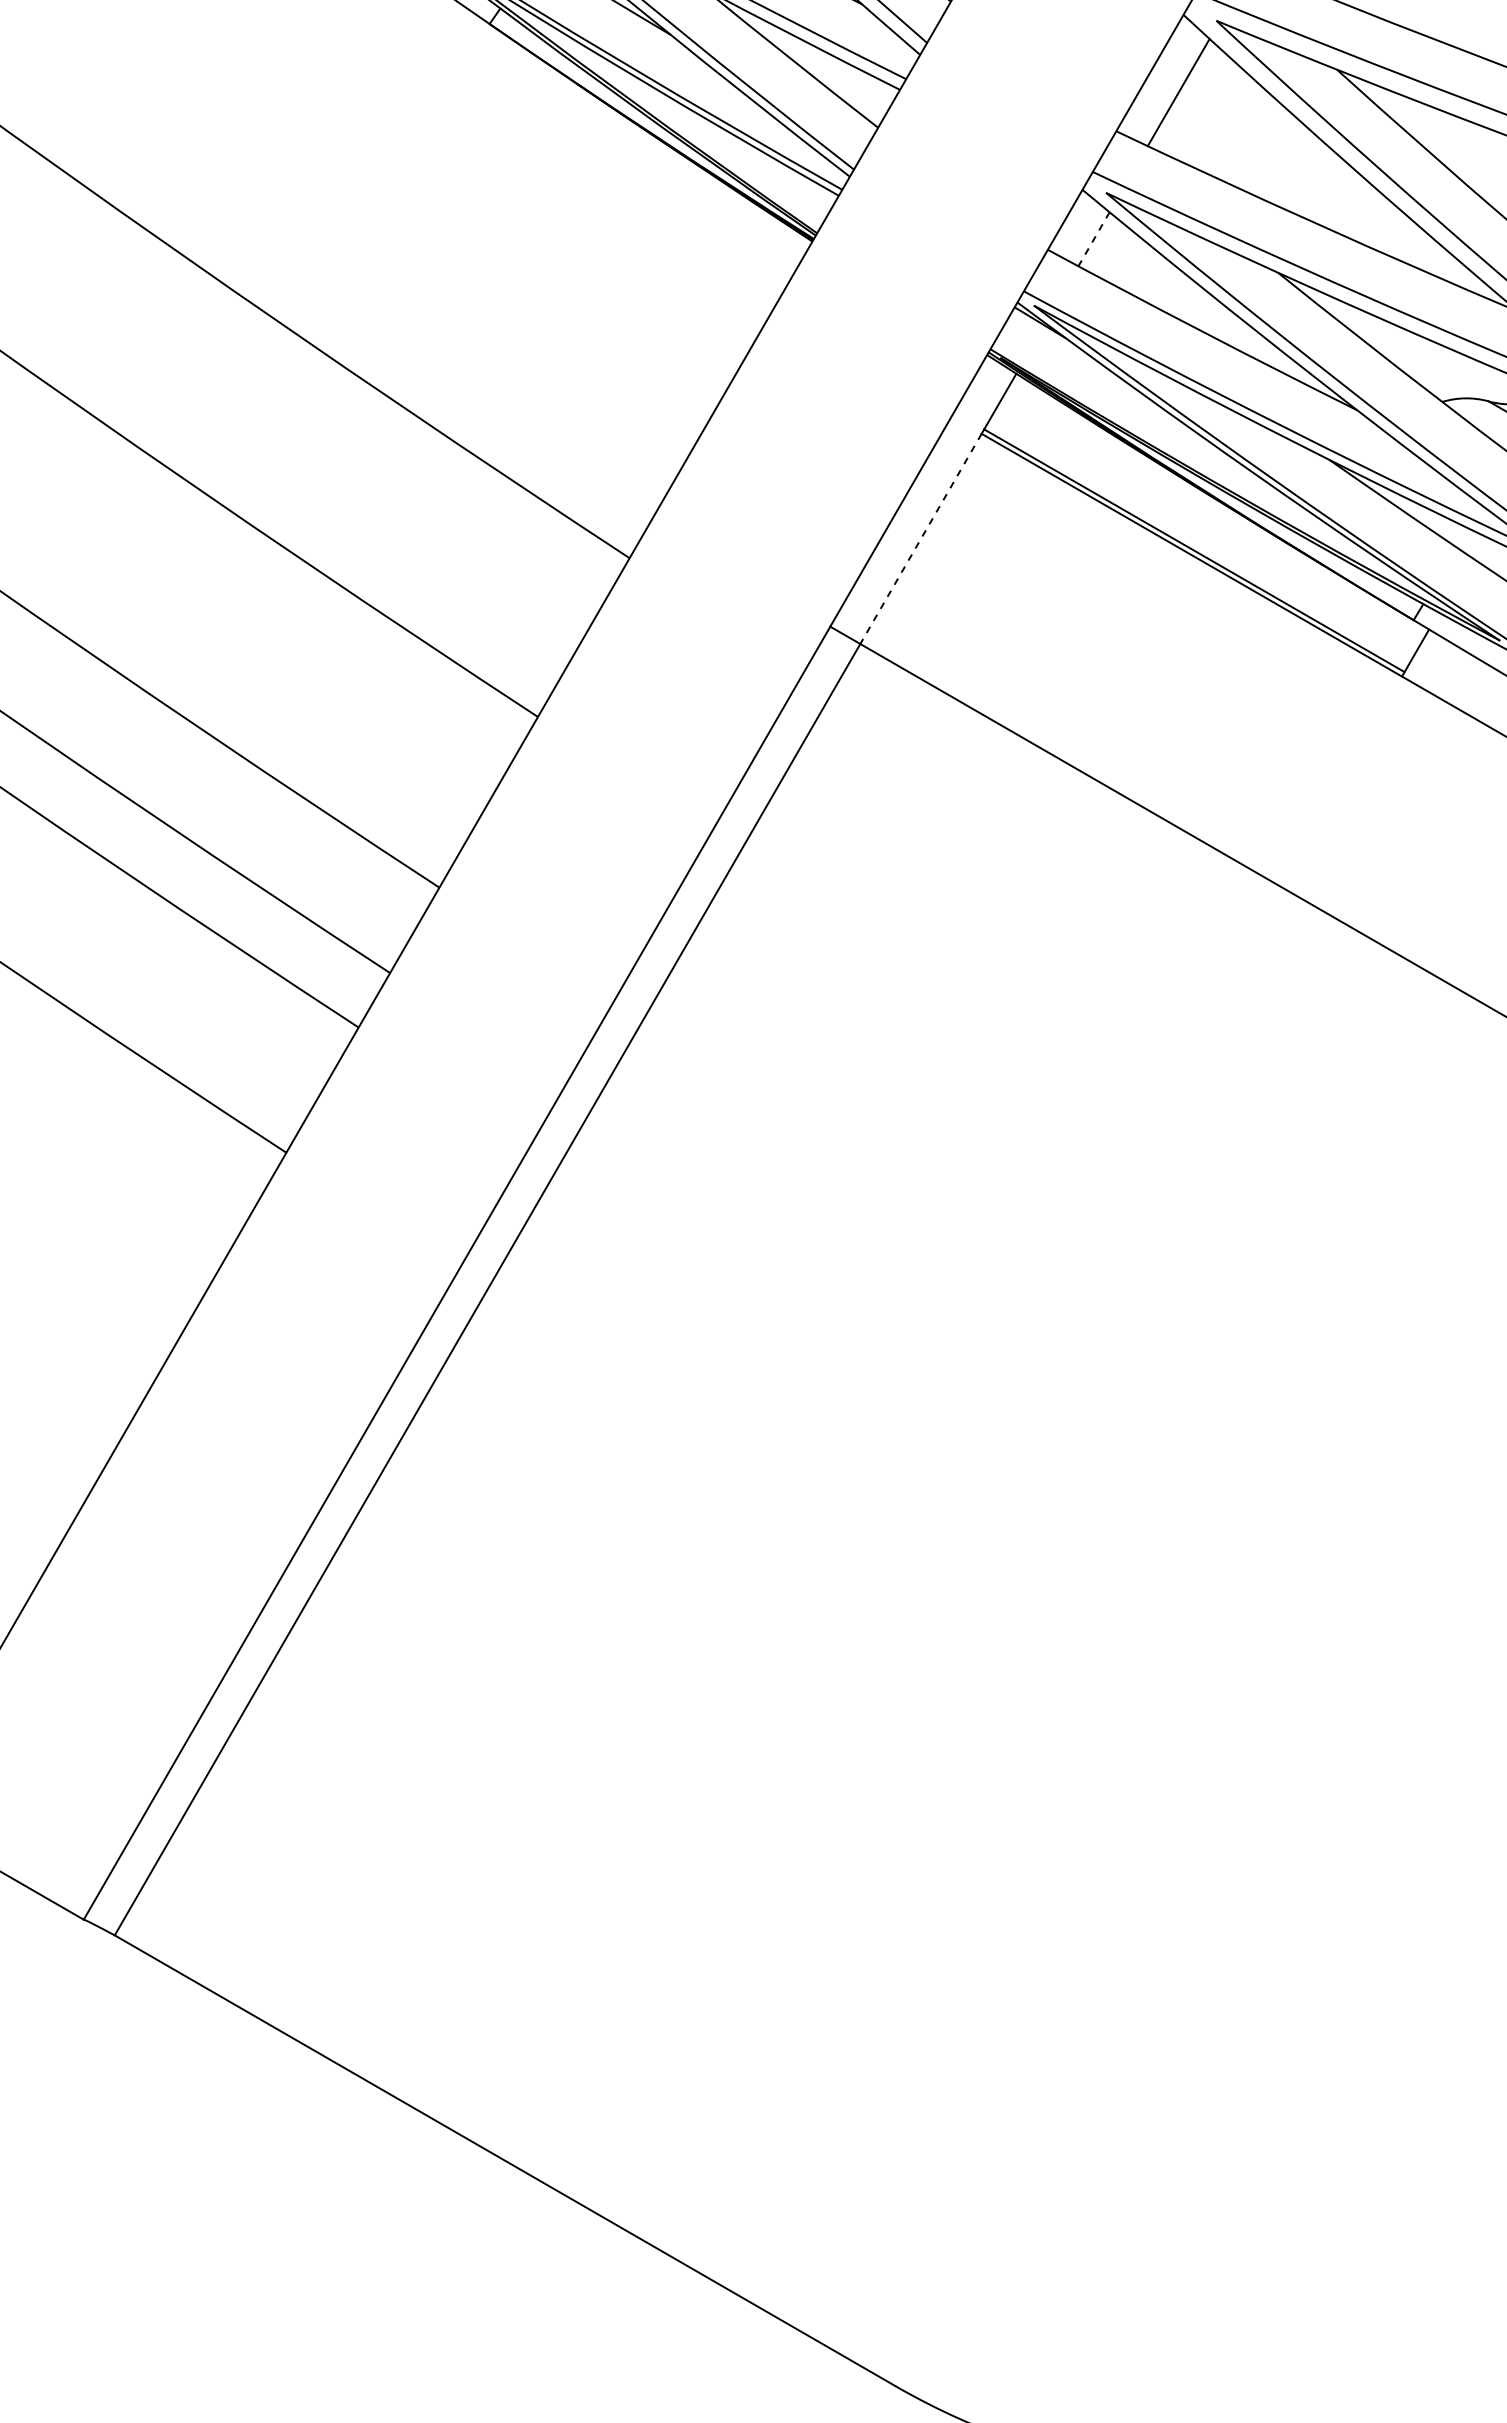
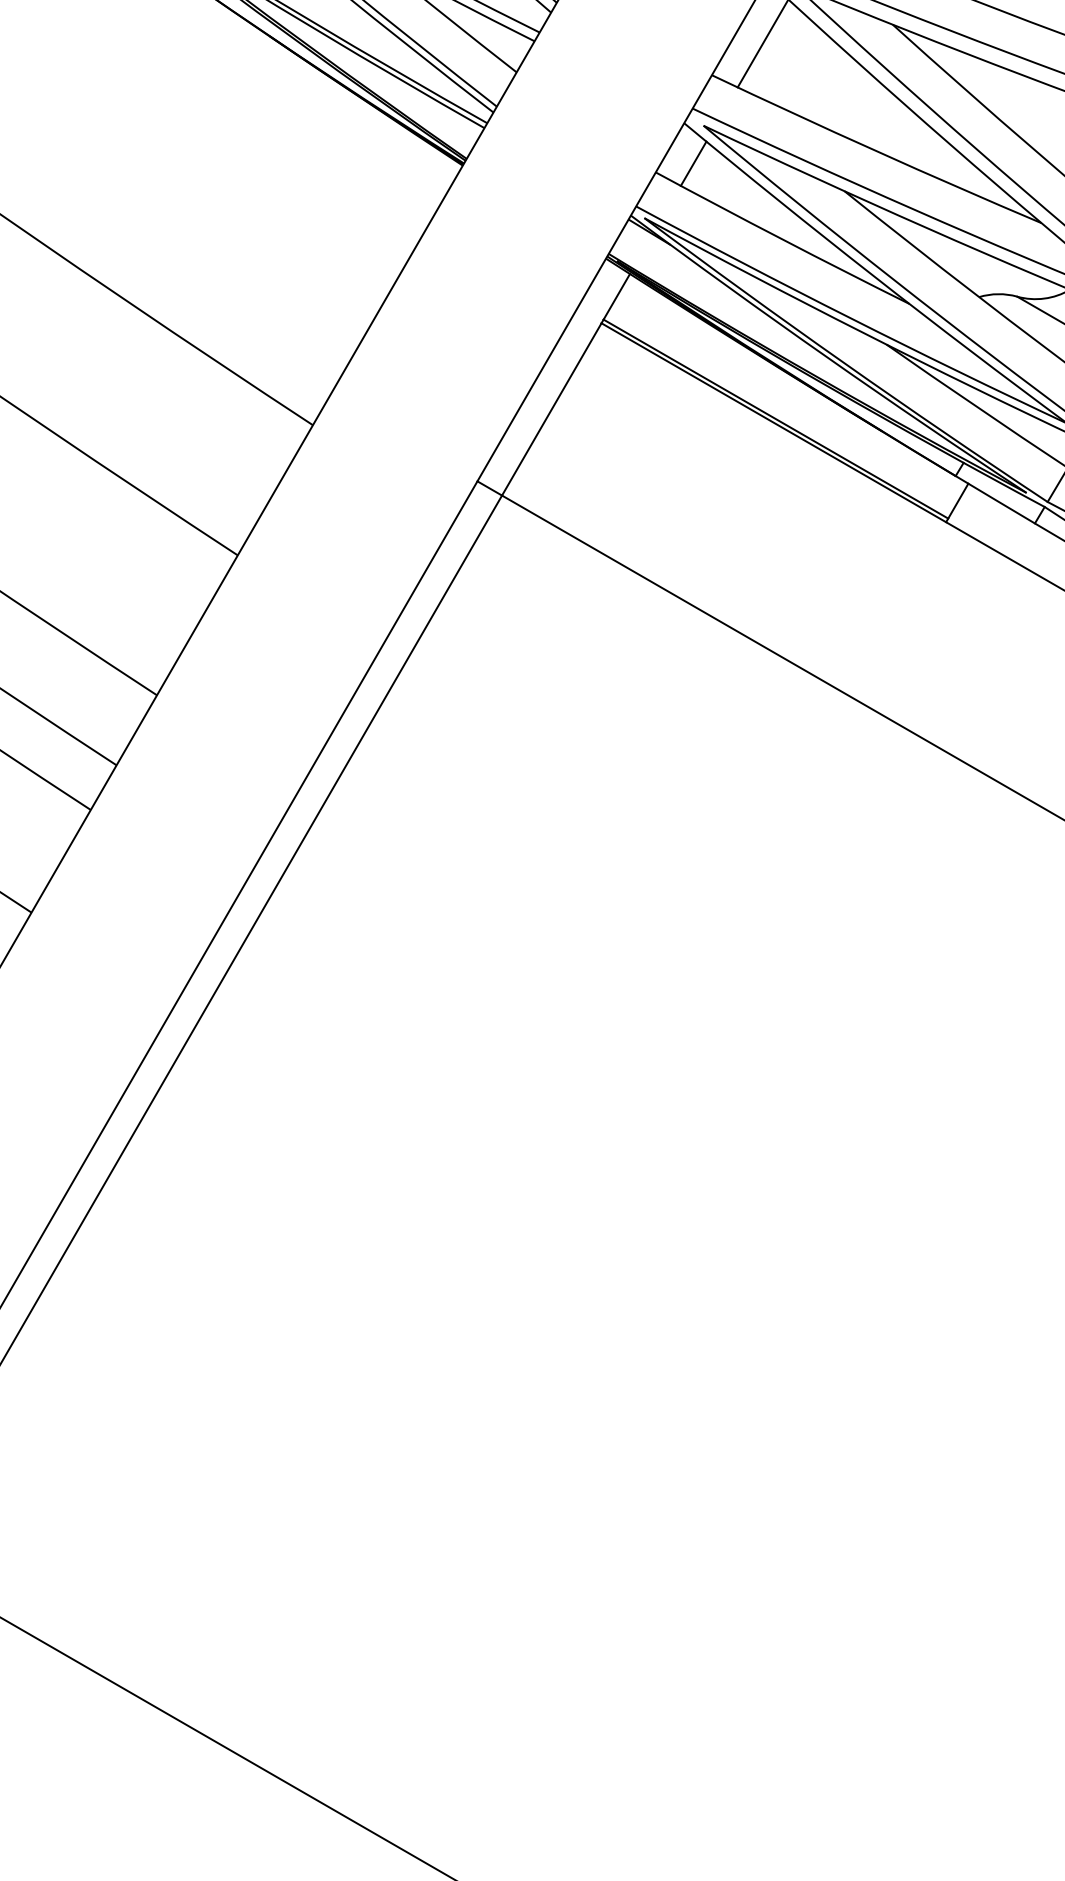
line: (1093, 239) -> (693, 163), dashed -> solid
line: (920, 539) -> (551, 409), dashed -> solid

